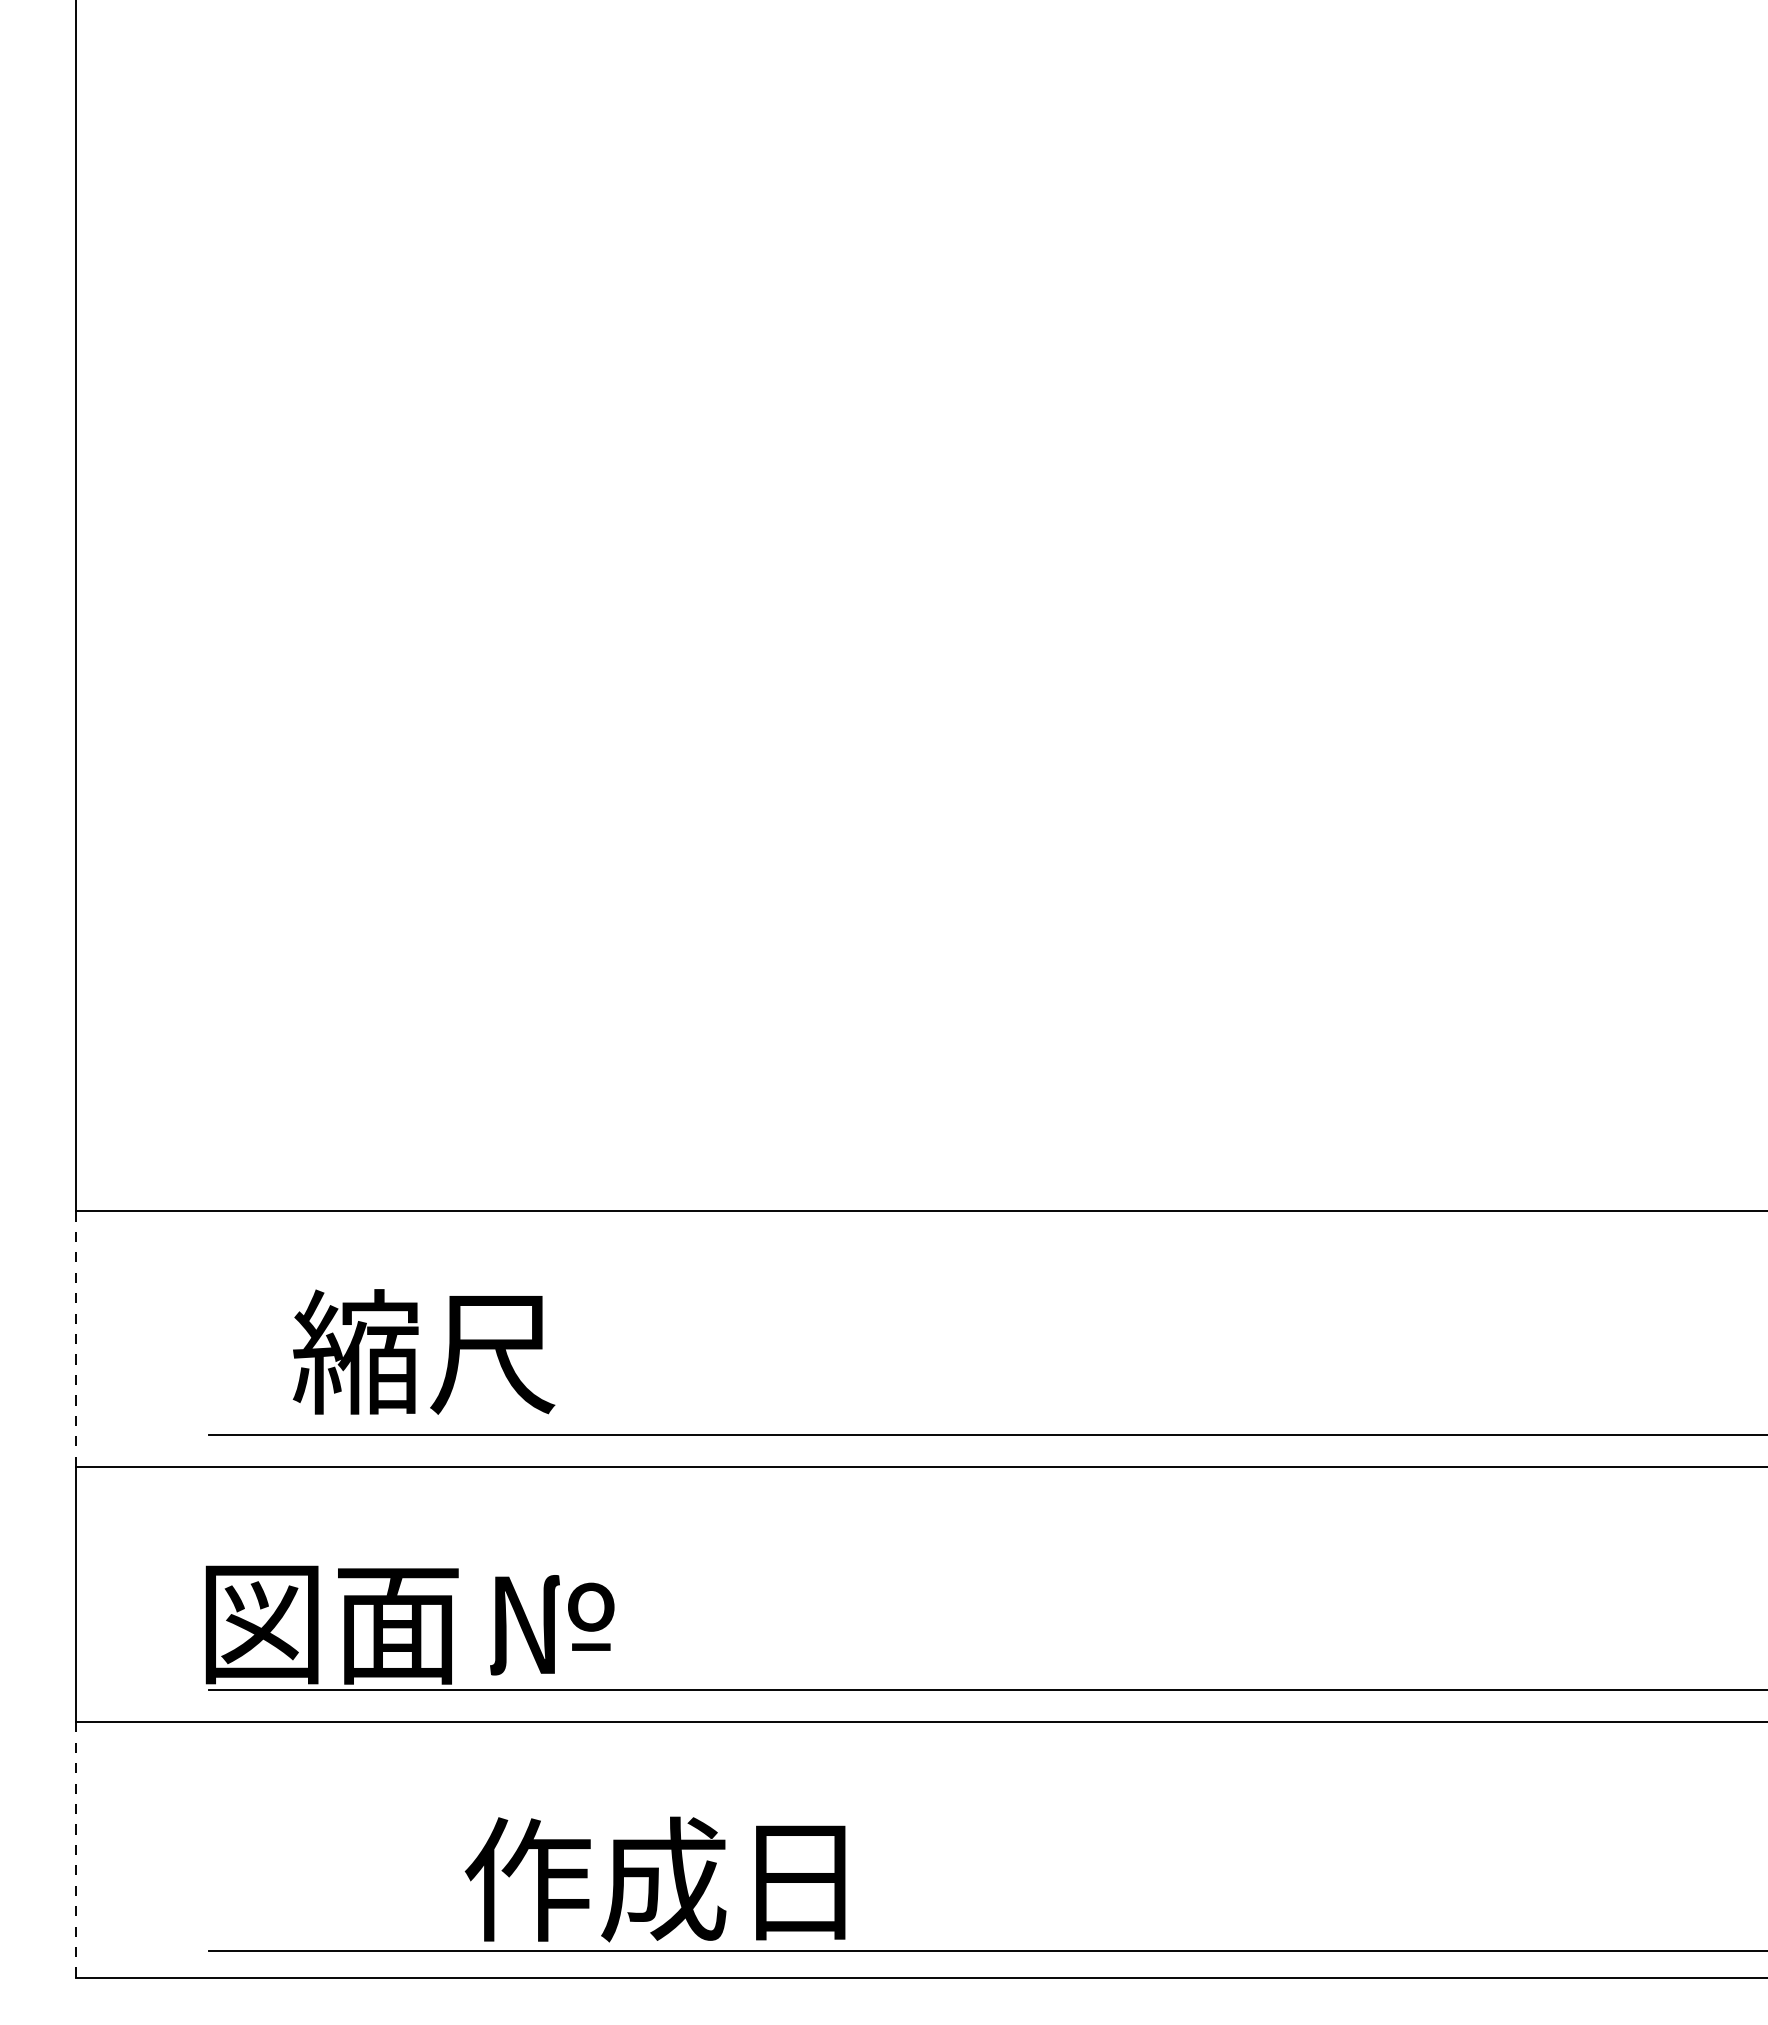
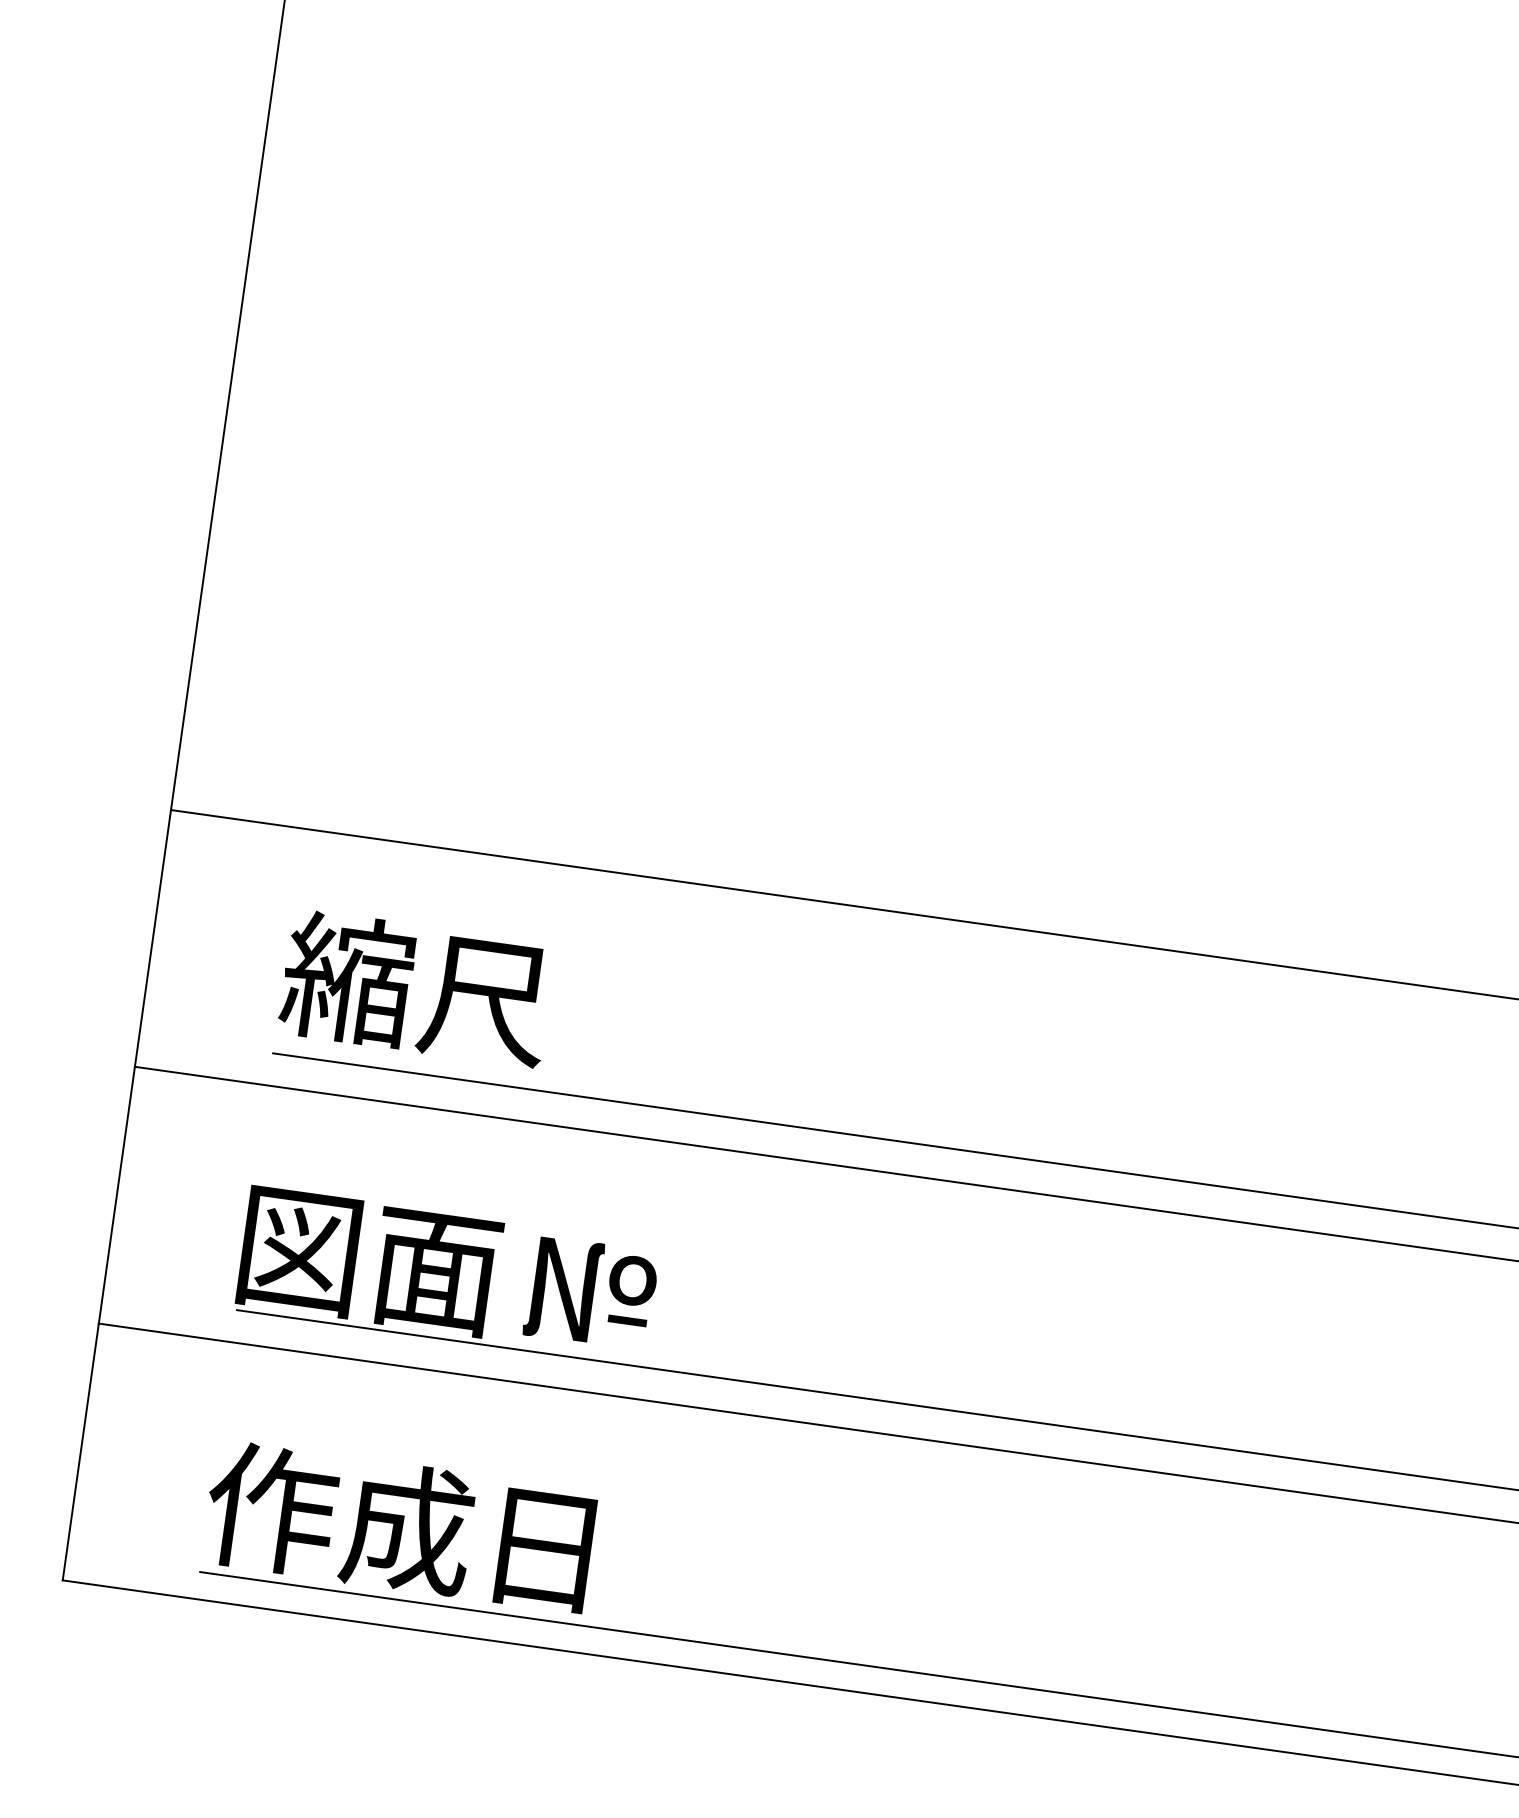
line: (76, 1339) -> (153, 938), dashed -> solid
text: (423, 1351) -> (416, 988), moved
line: (76, 1849) -> (81, 1451), dashed -> solid
text: (654, 1879) -> (398, 1526), moved

